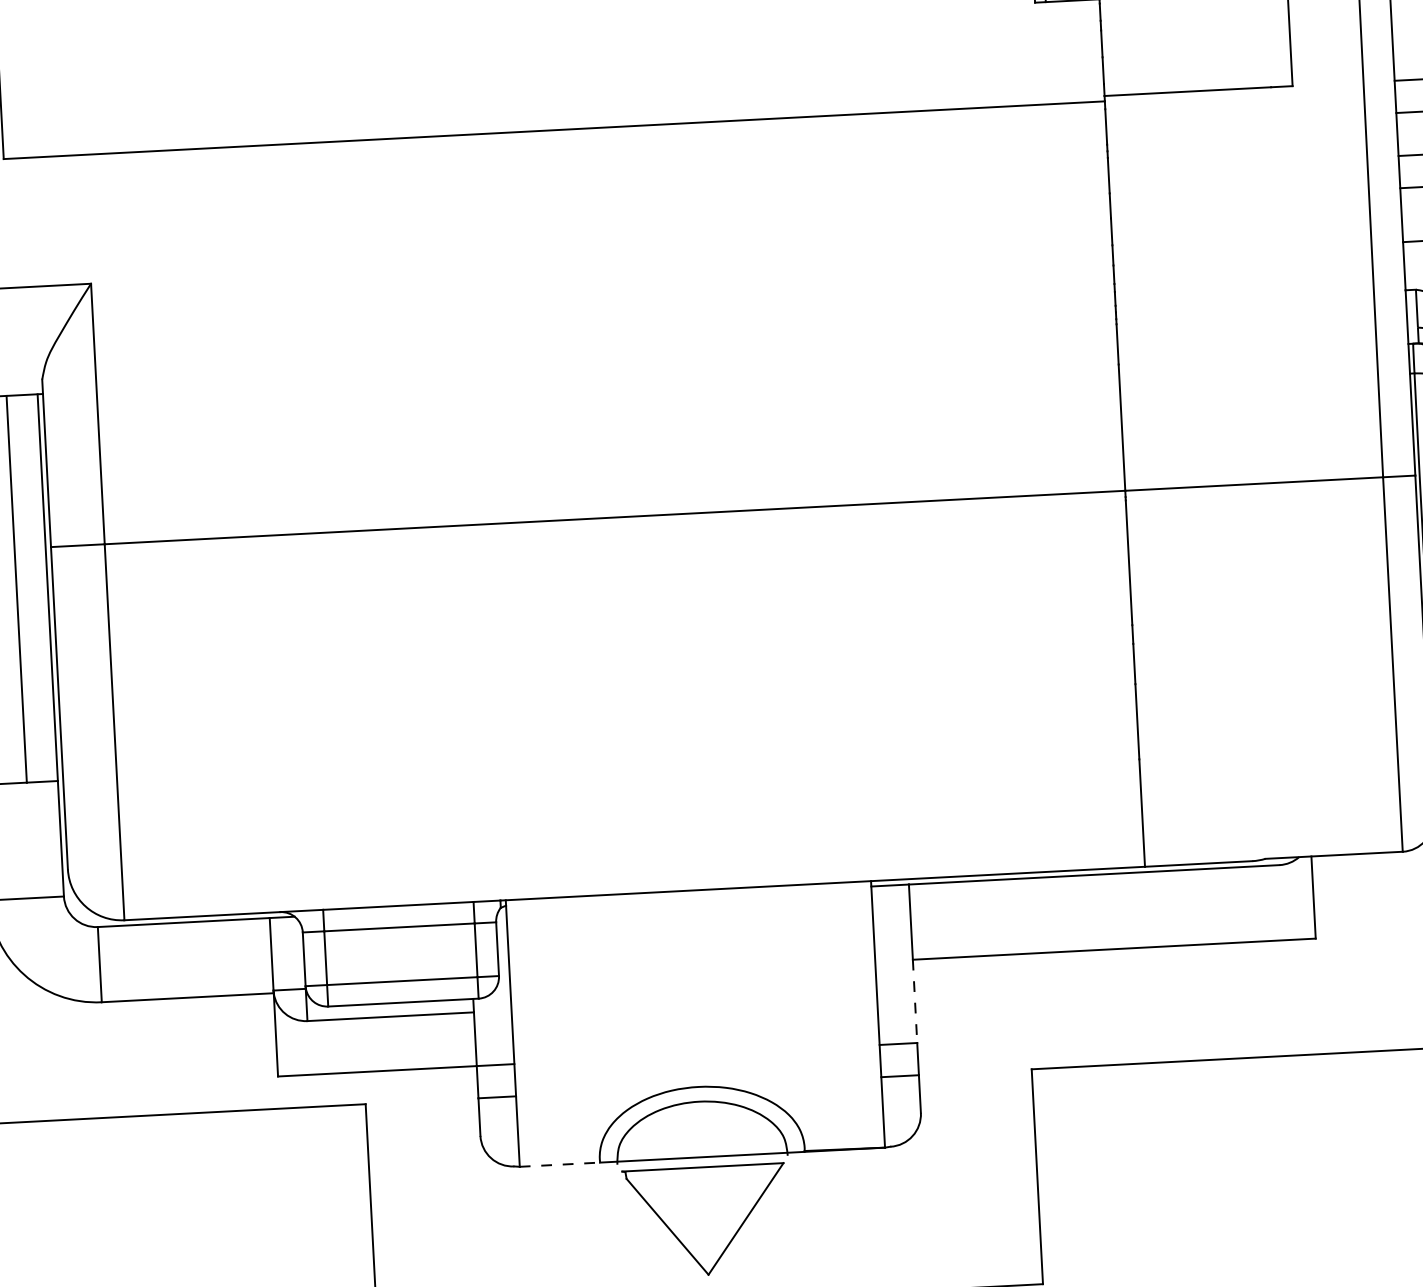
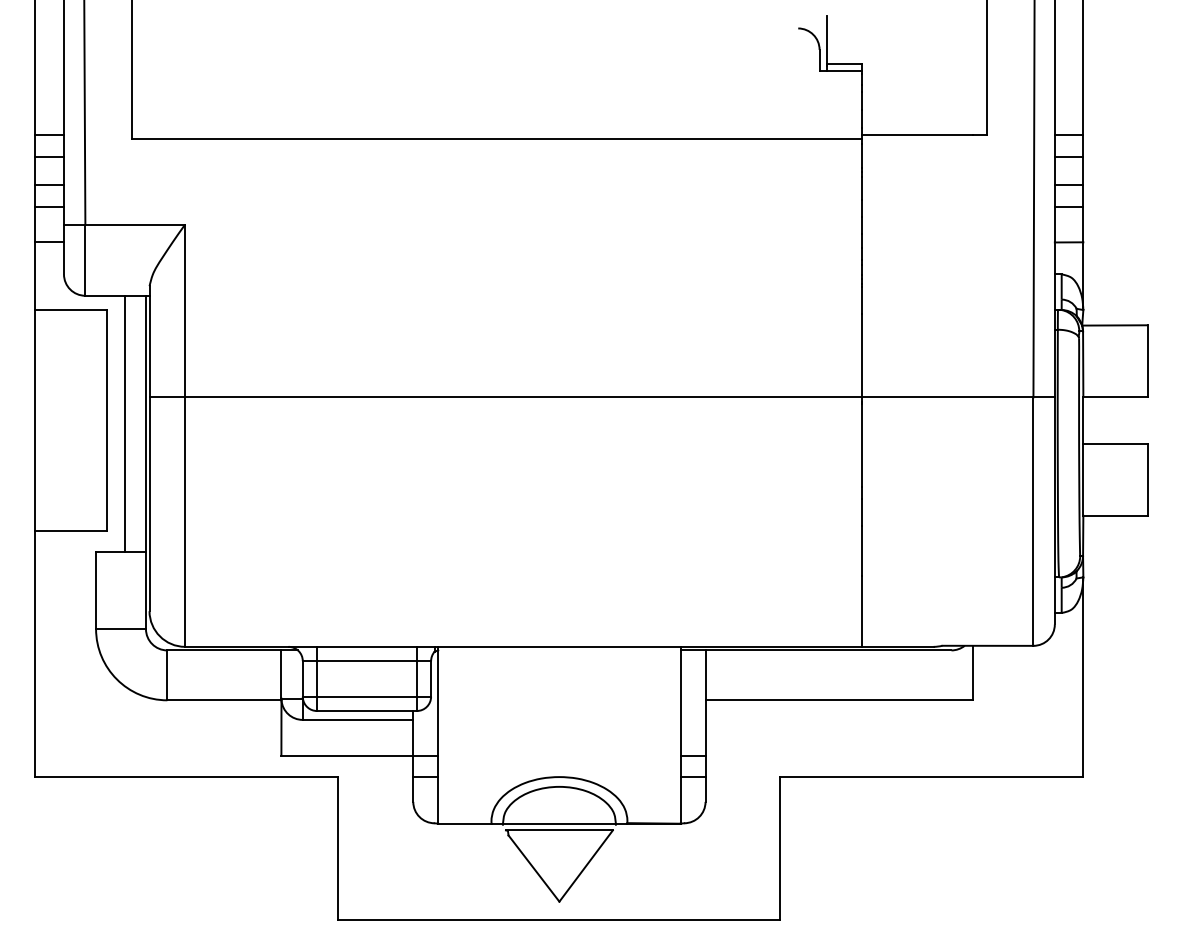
line: (914, 1000) -> (705, 727), dashed -> solid
line: (559, 1164) -> (464, 823), dashed -> solid

